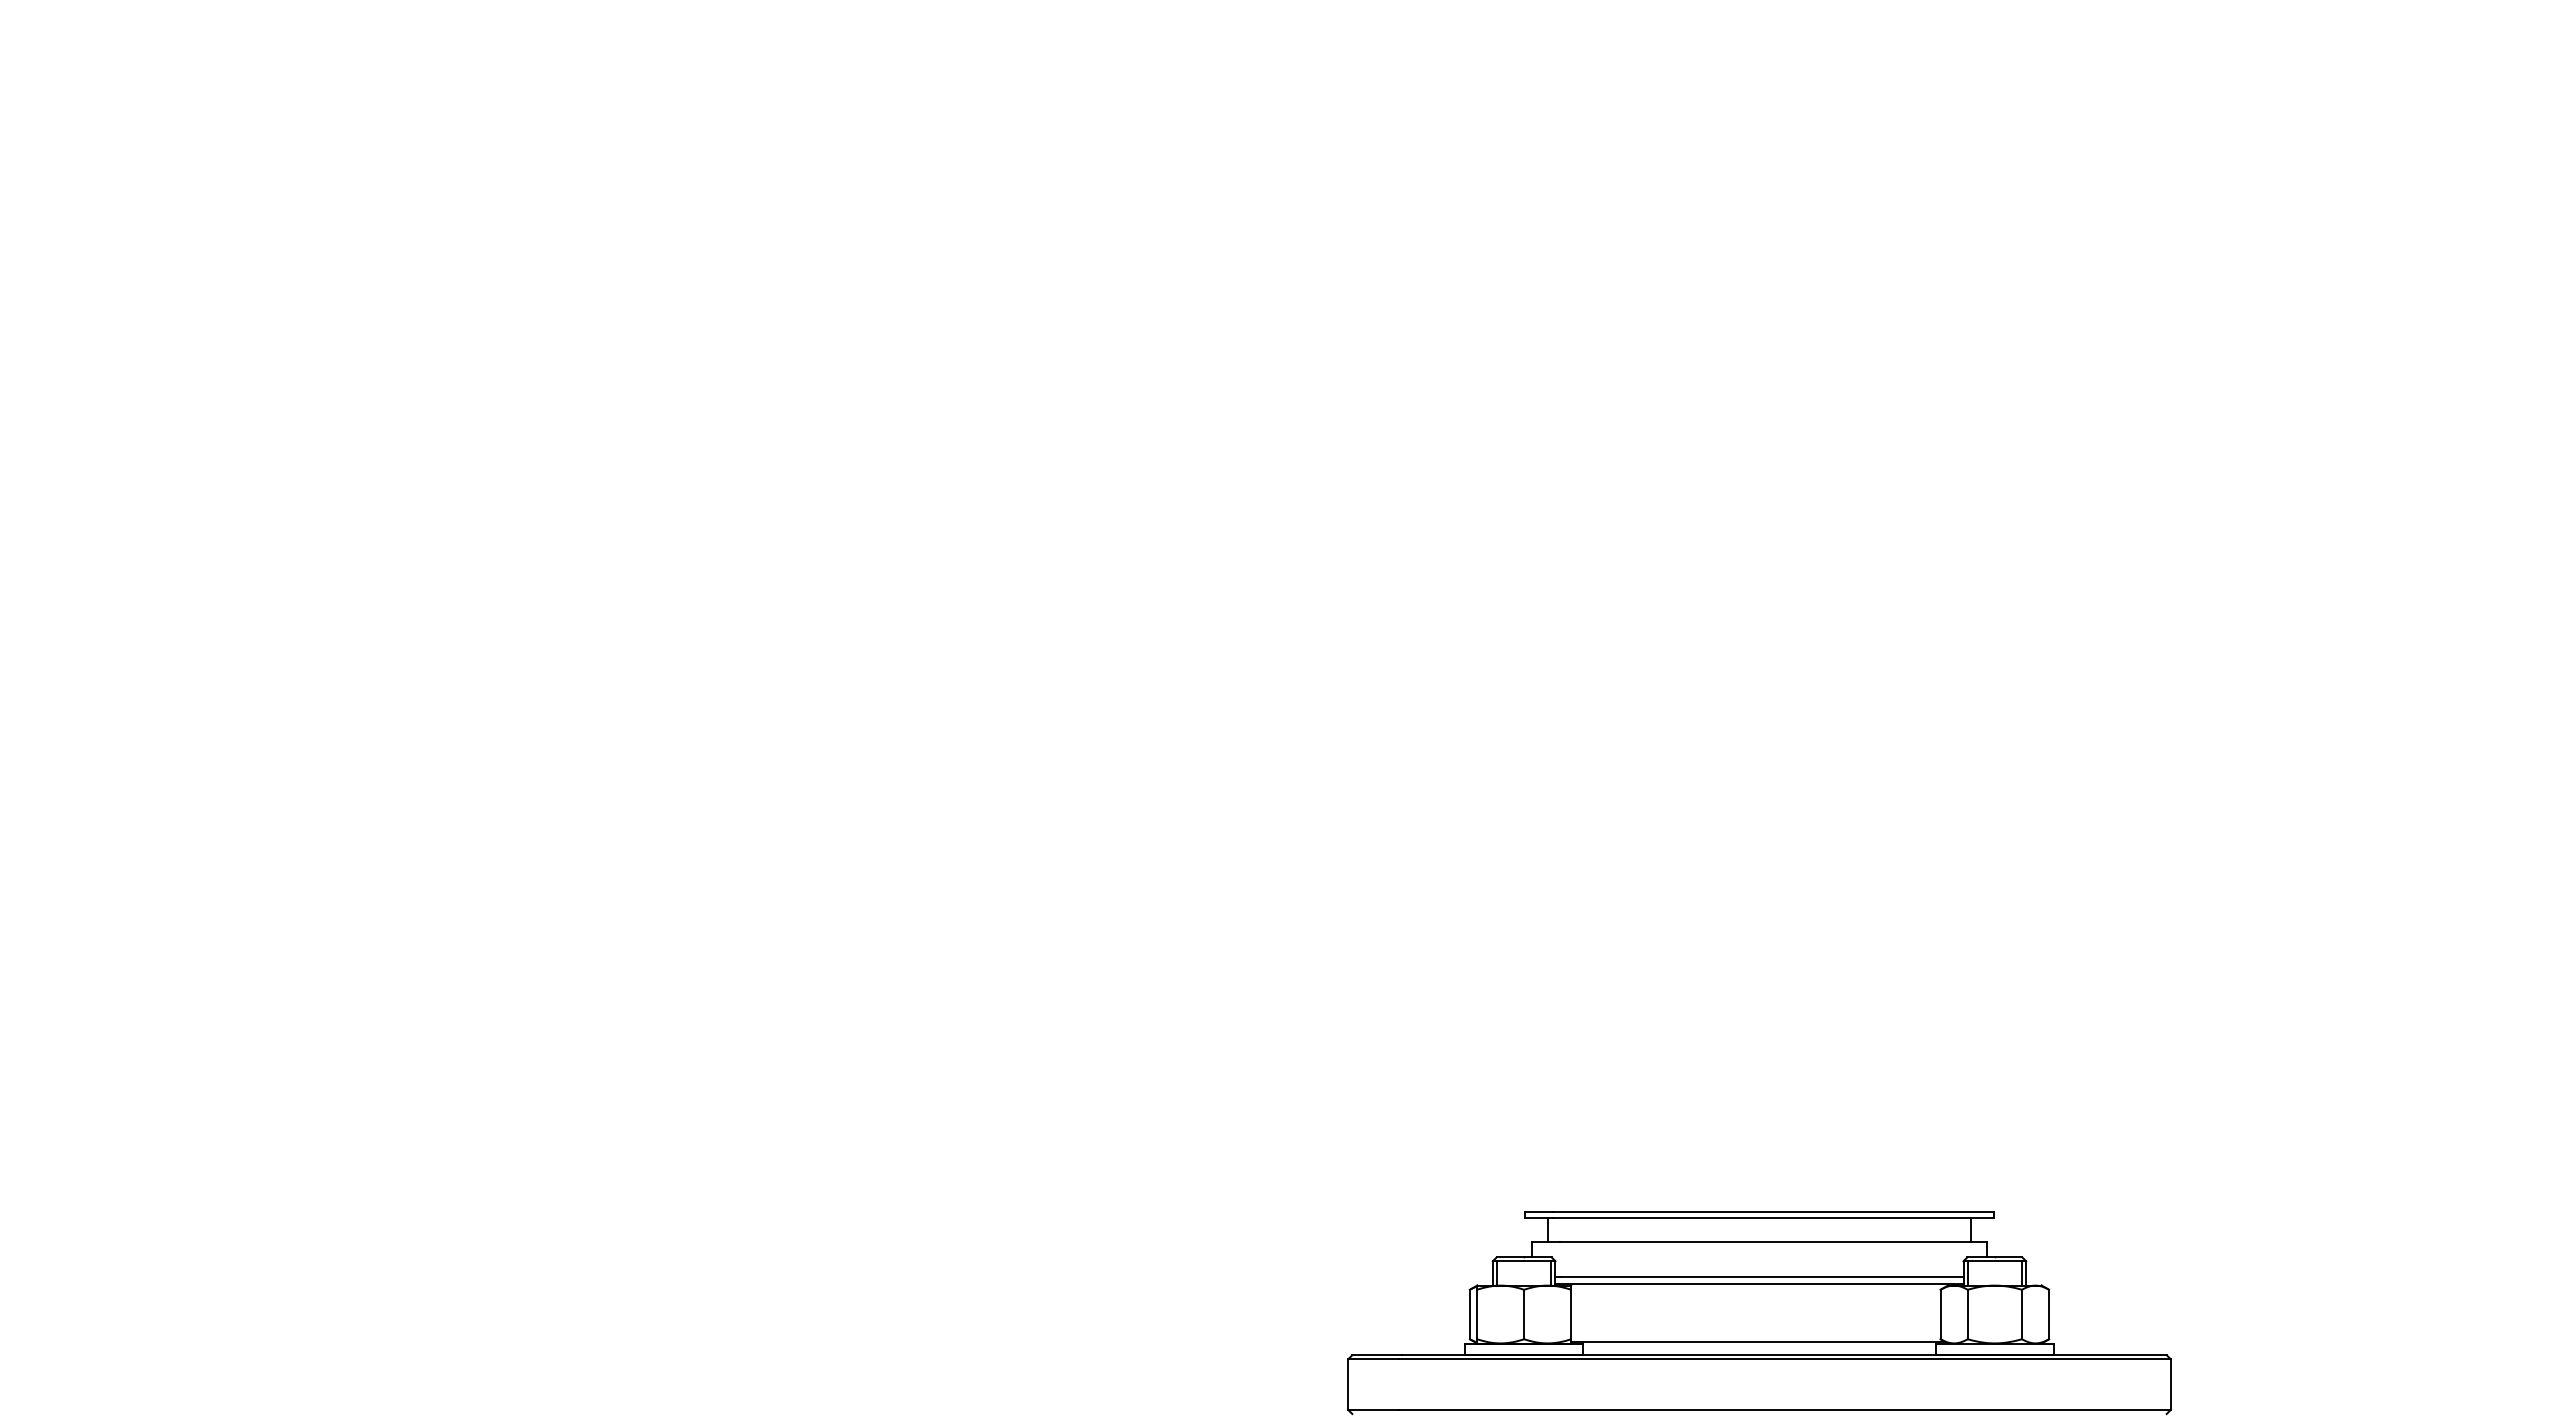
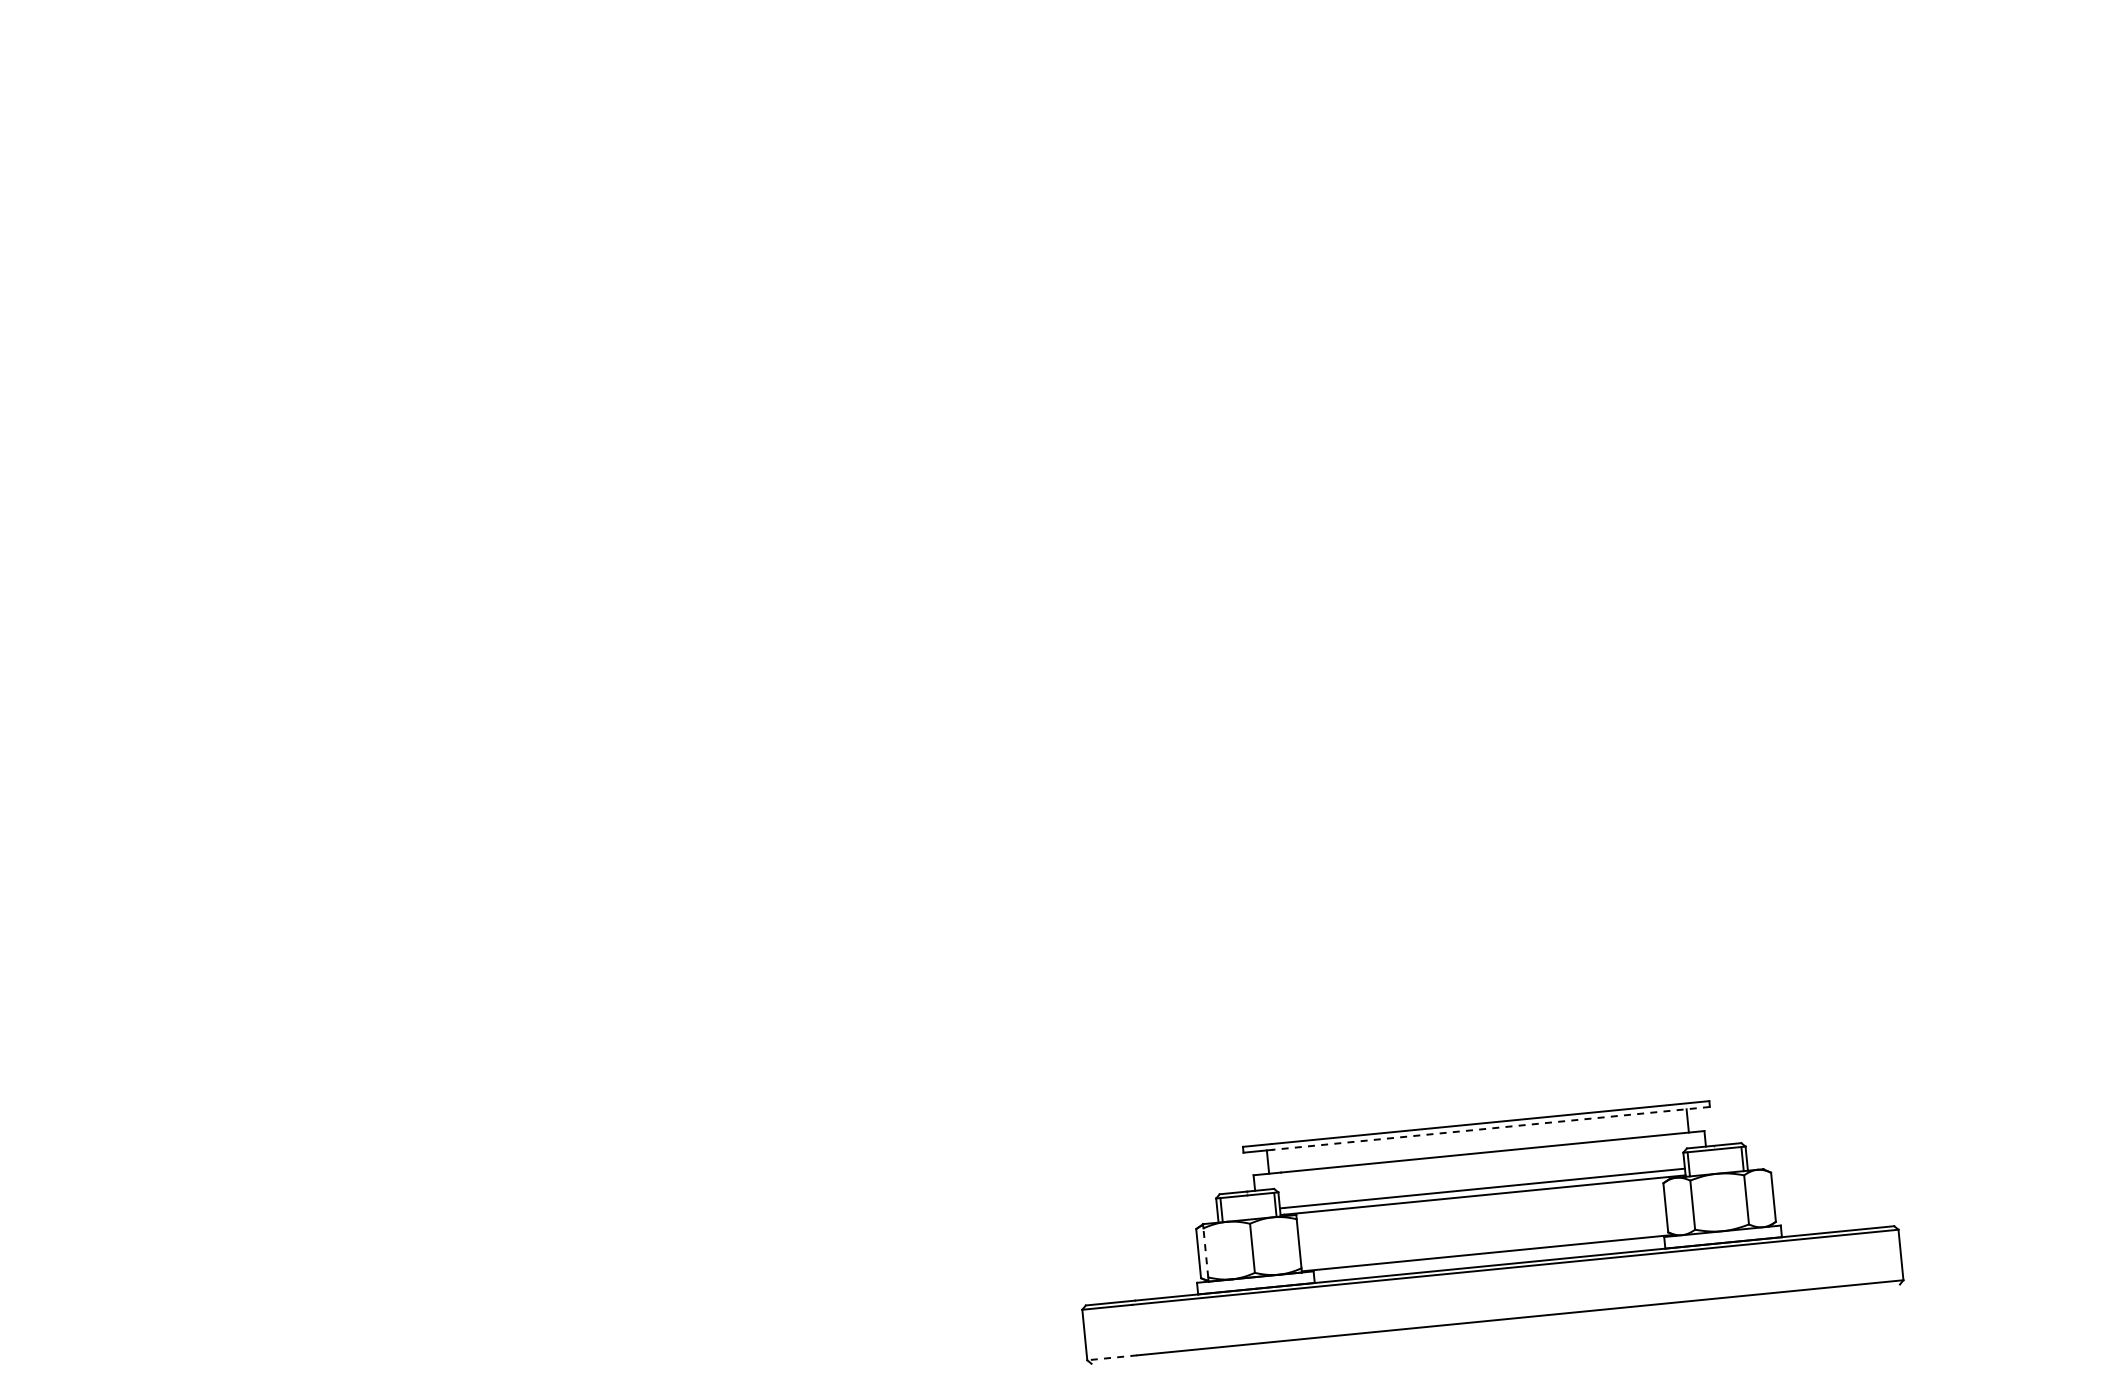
line: (1773, 1218) -> (1490, 1128), solid -> dashed
line: (1477, 1314) -> (1206, 1252), solid -> dashed
line: (1373, 1410) -> (1112, 1358), solid -> dashed

